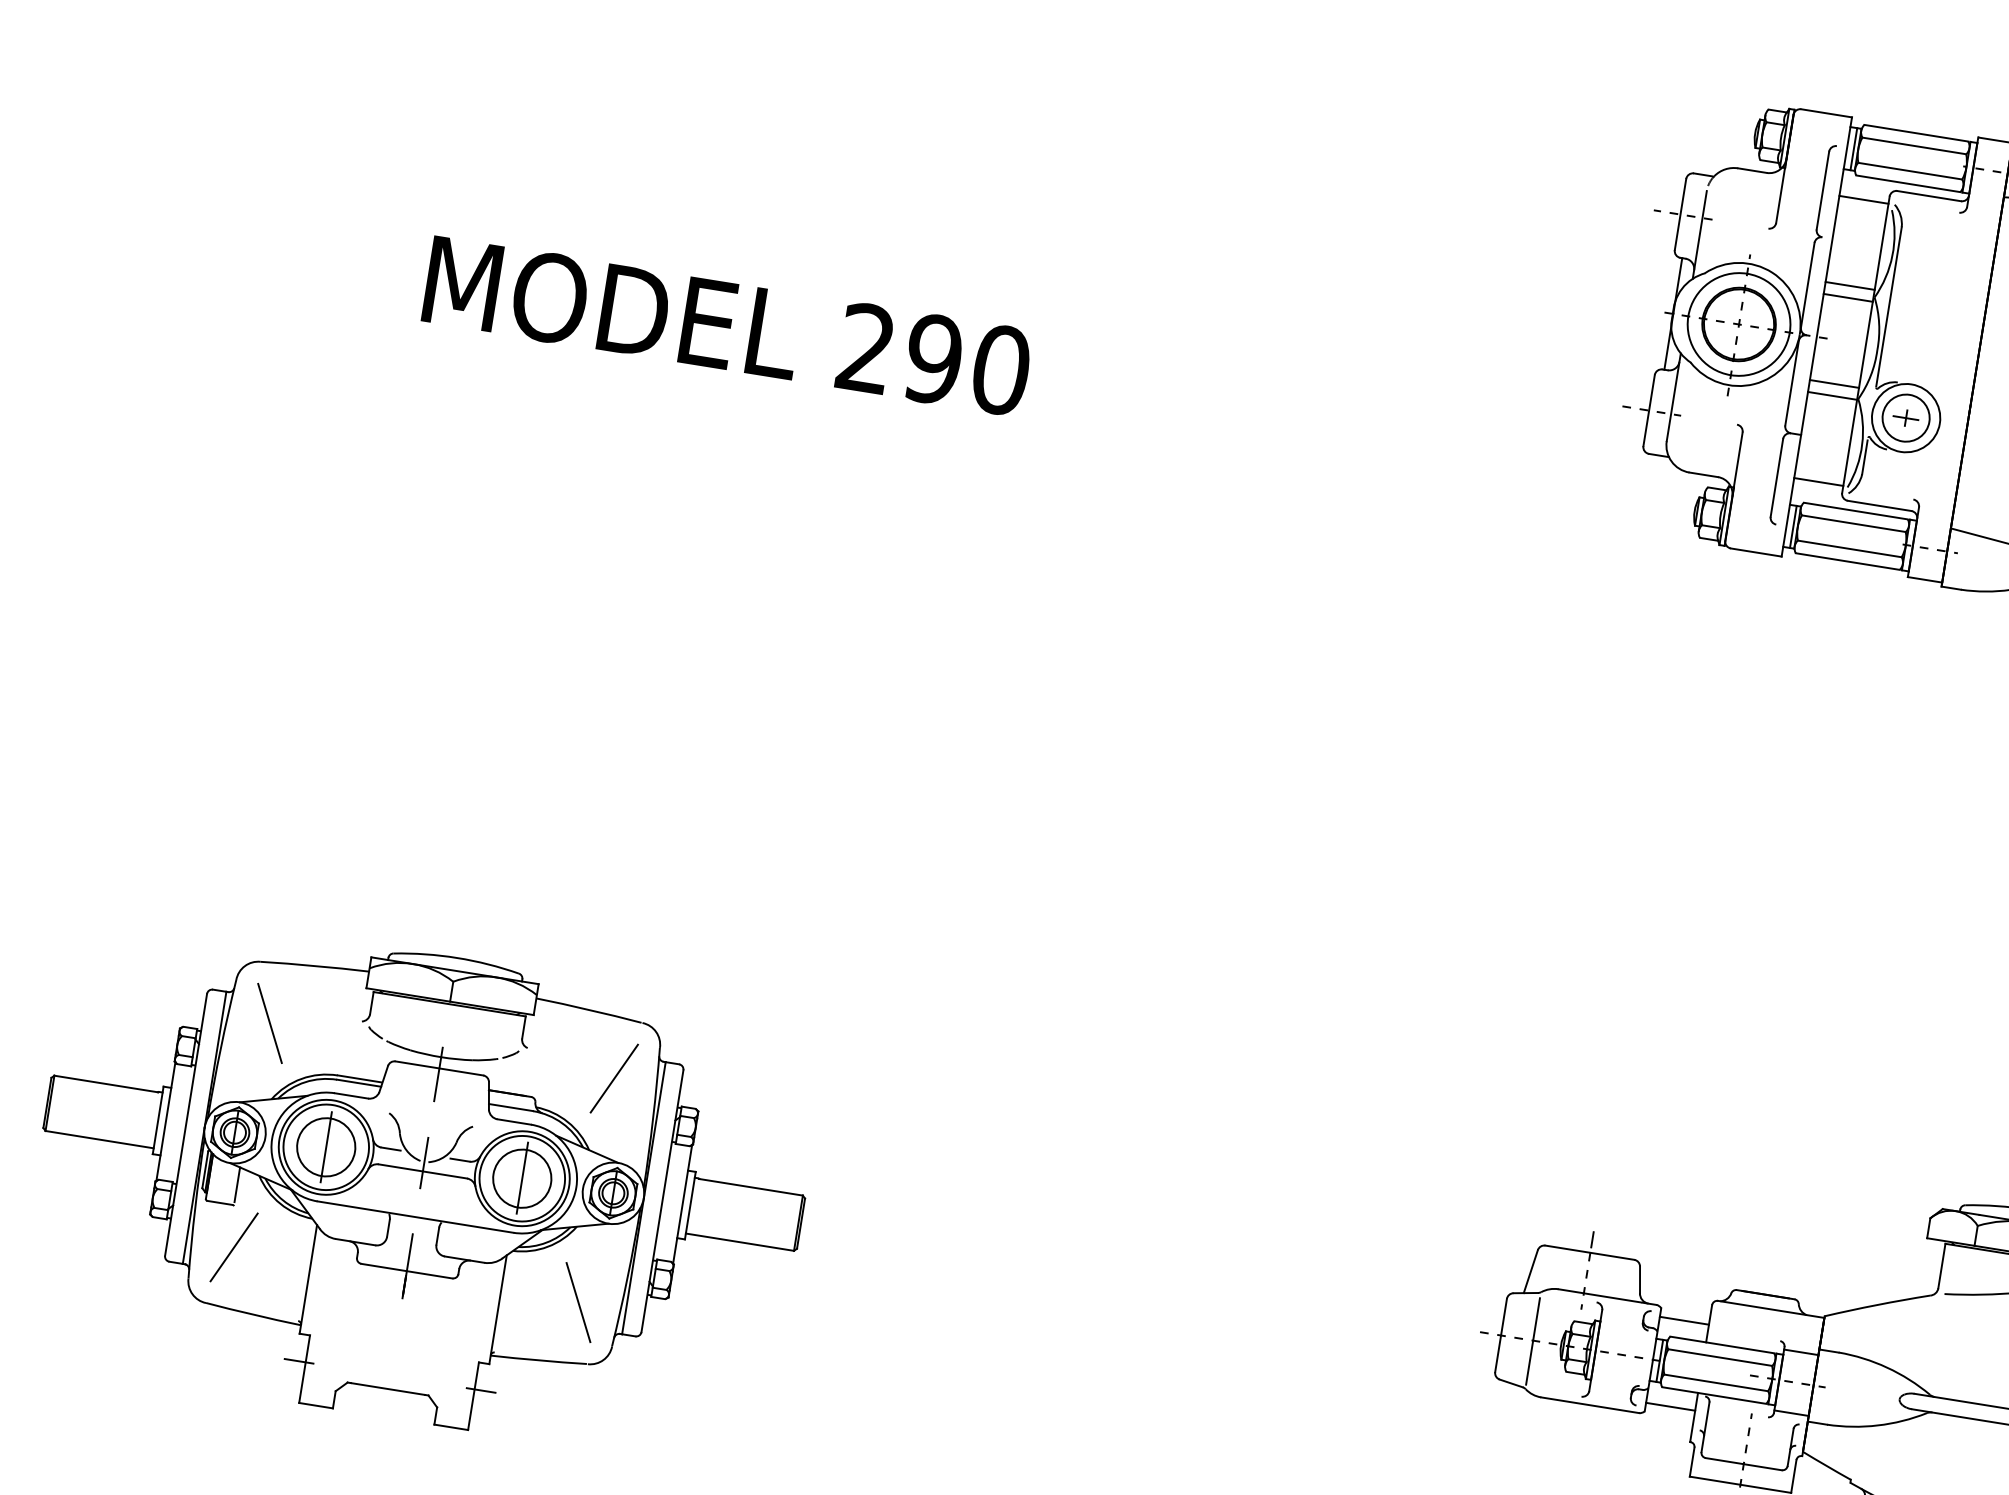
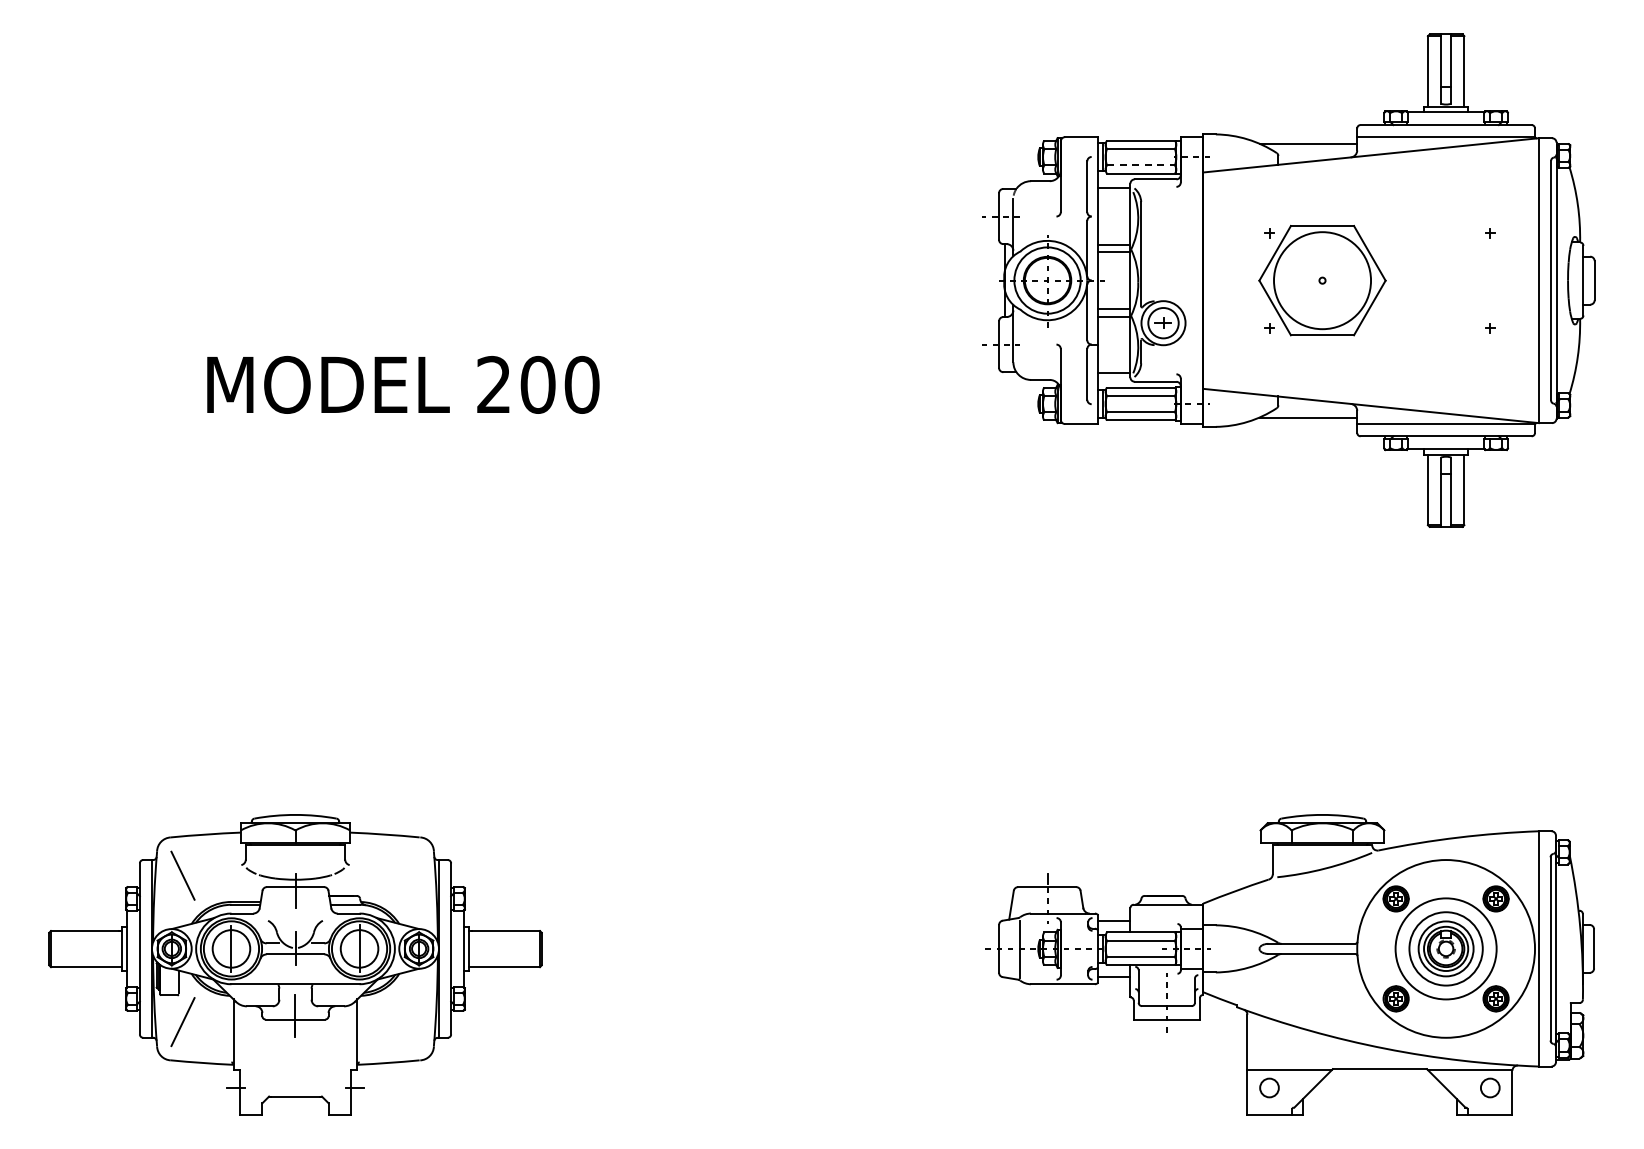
line: (1909, 171) -> (1140, 165), solid -> dashed
text: (932, 358) -> (537, 384), 290 -> 200
line: (613, 1078) -> (407, 875), removed
line: (577, 1303) -> (407, 1022), removed

